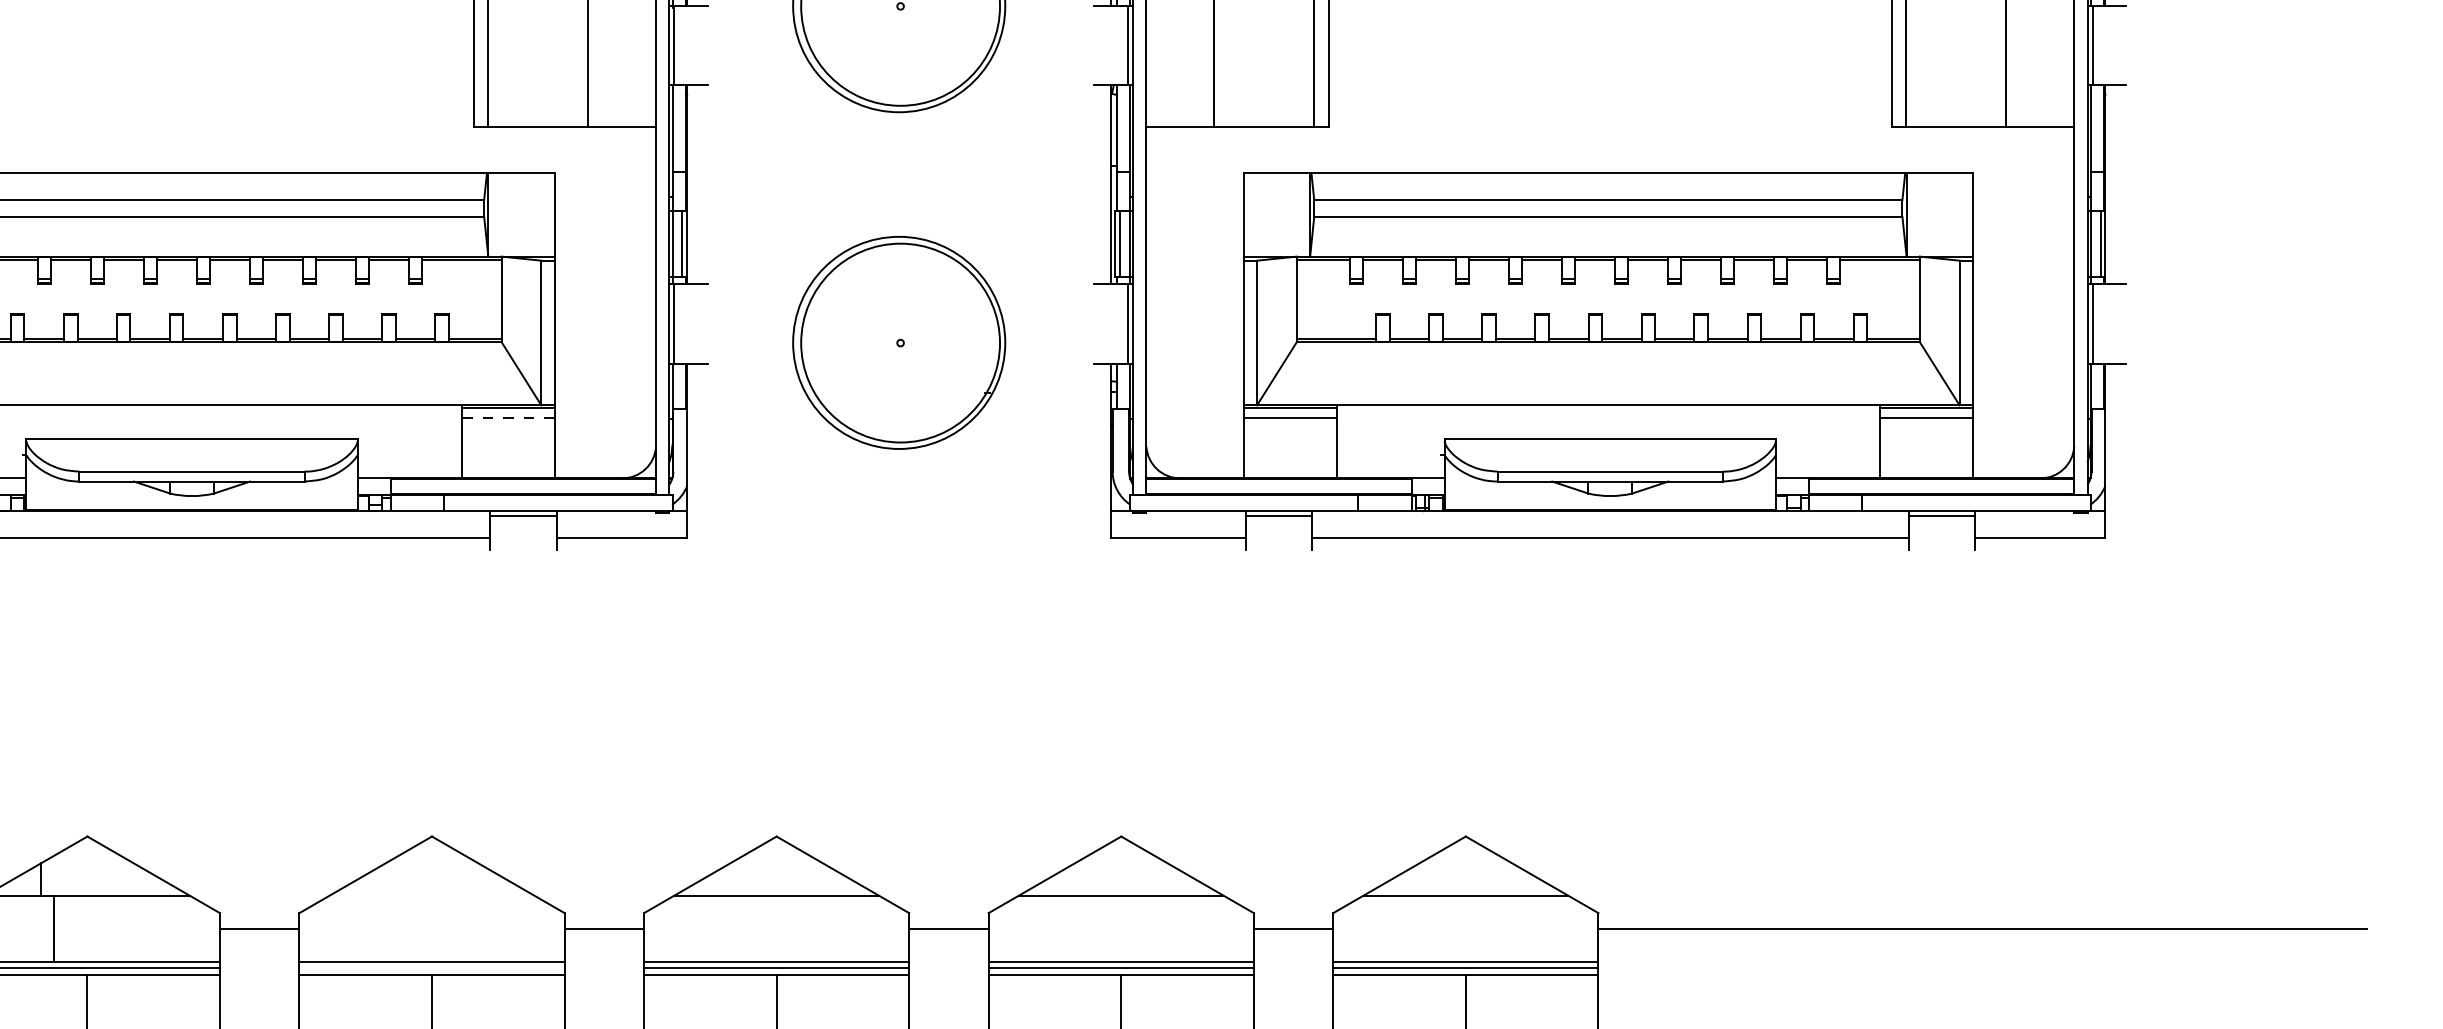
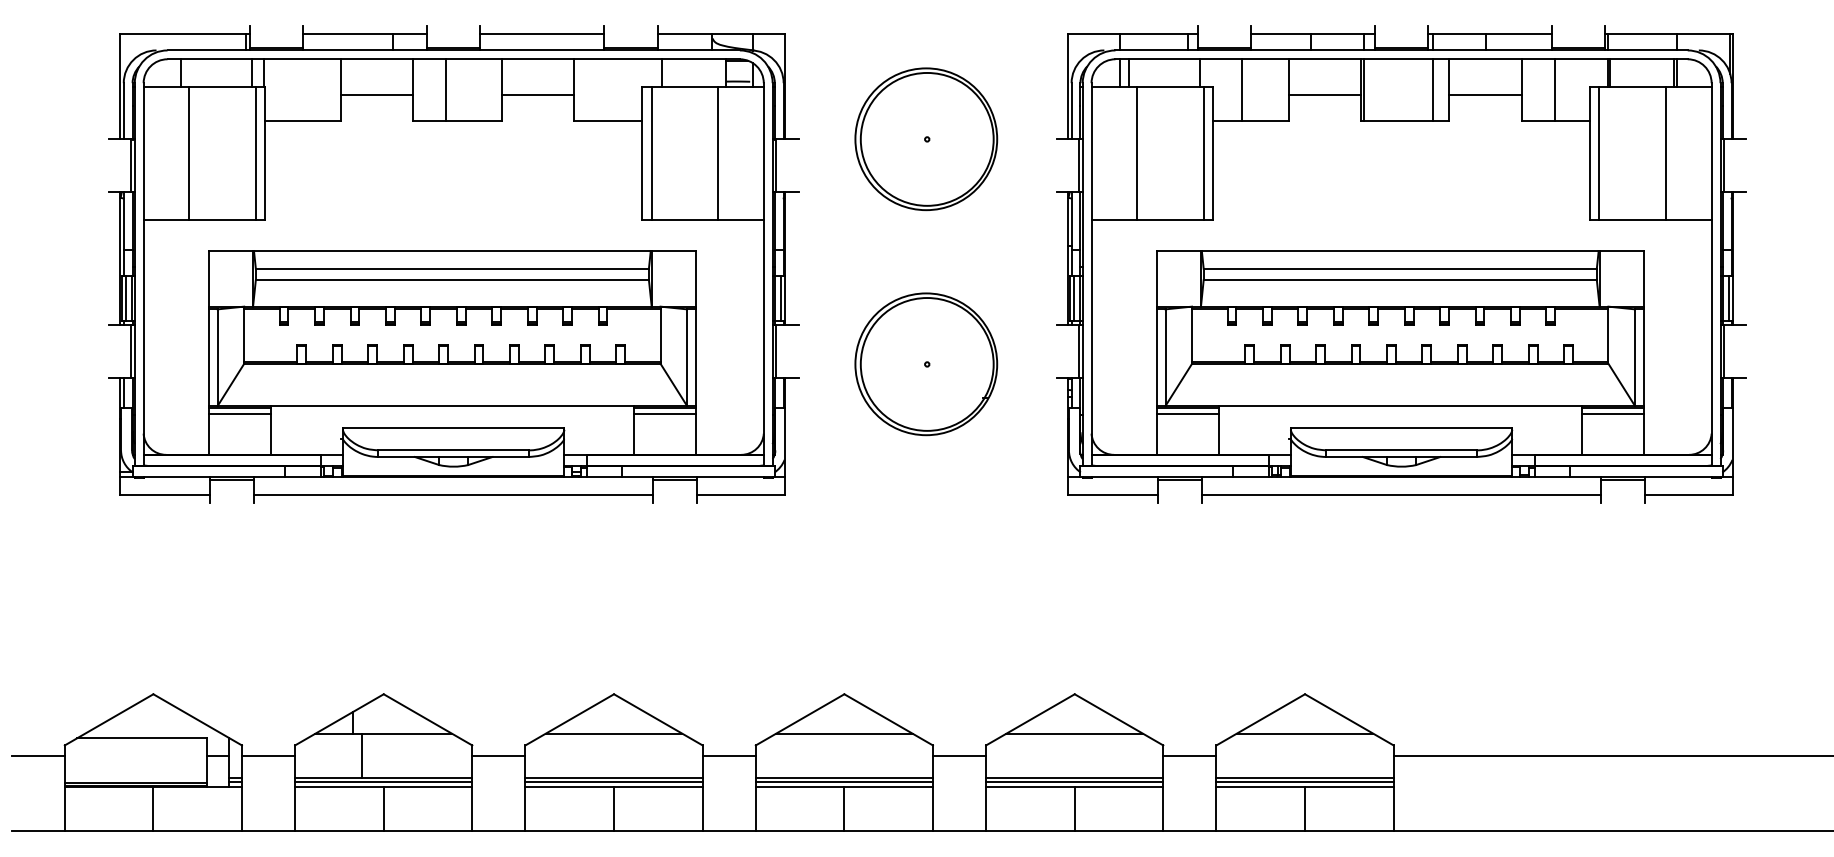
line: (507, 417) -> (664, 414), dashed -> solid
line: (431, 895) -> (613, 733), added
line: (431, 968) -> (613, 782), added

